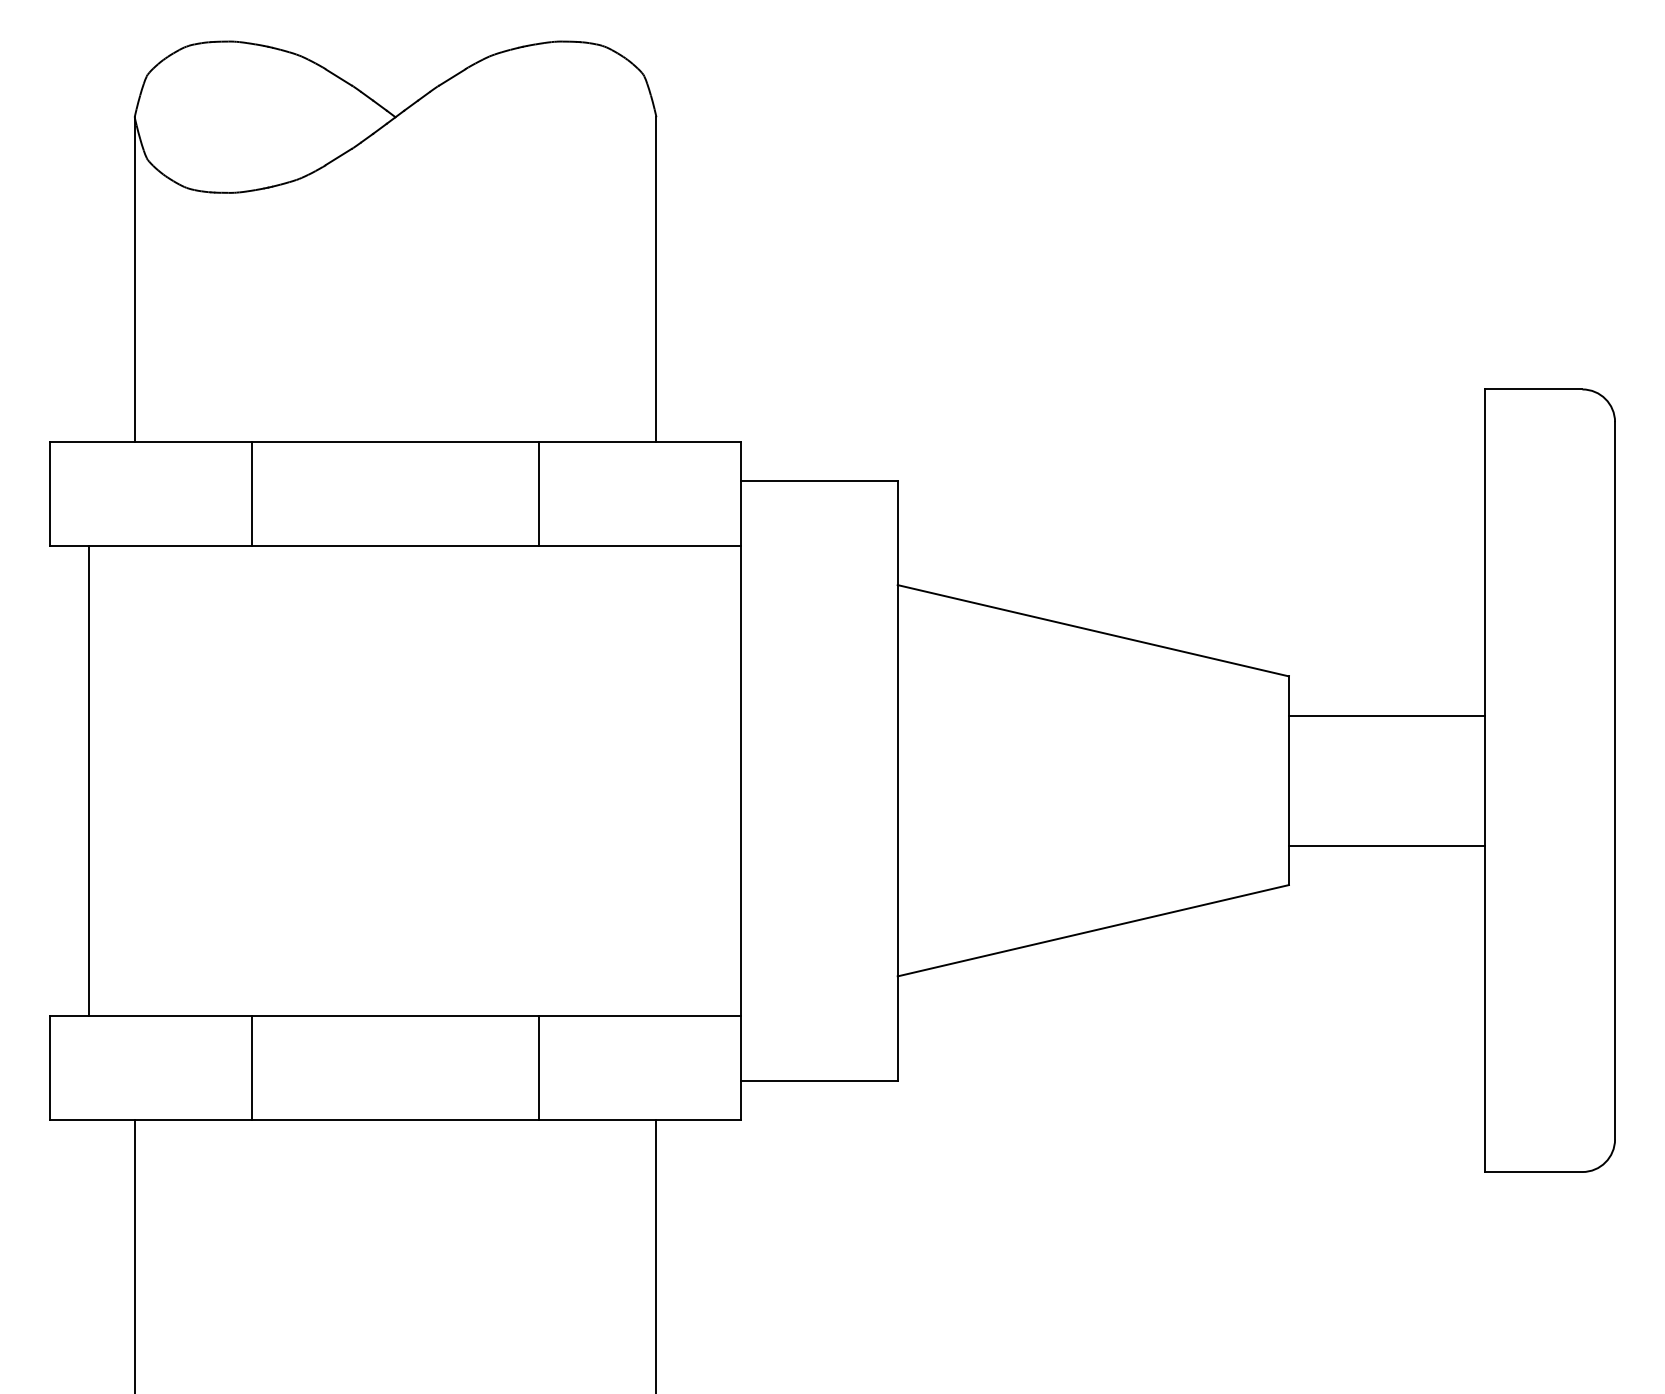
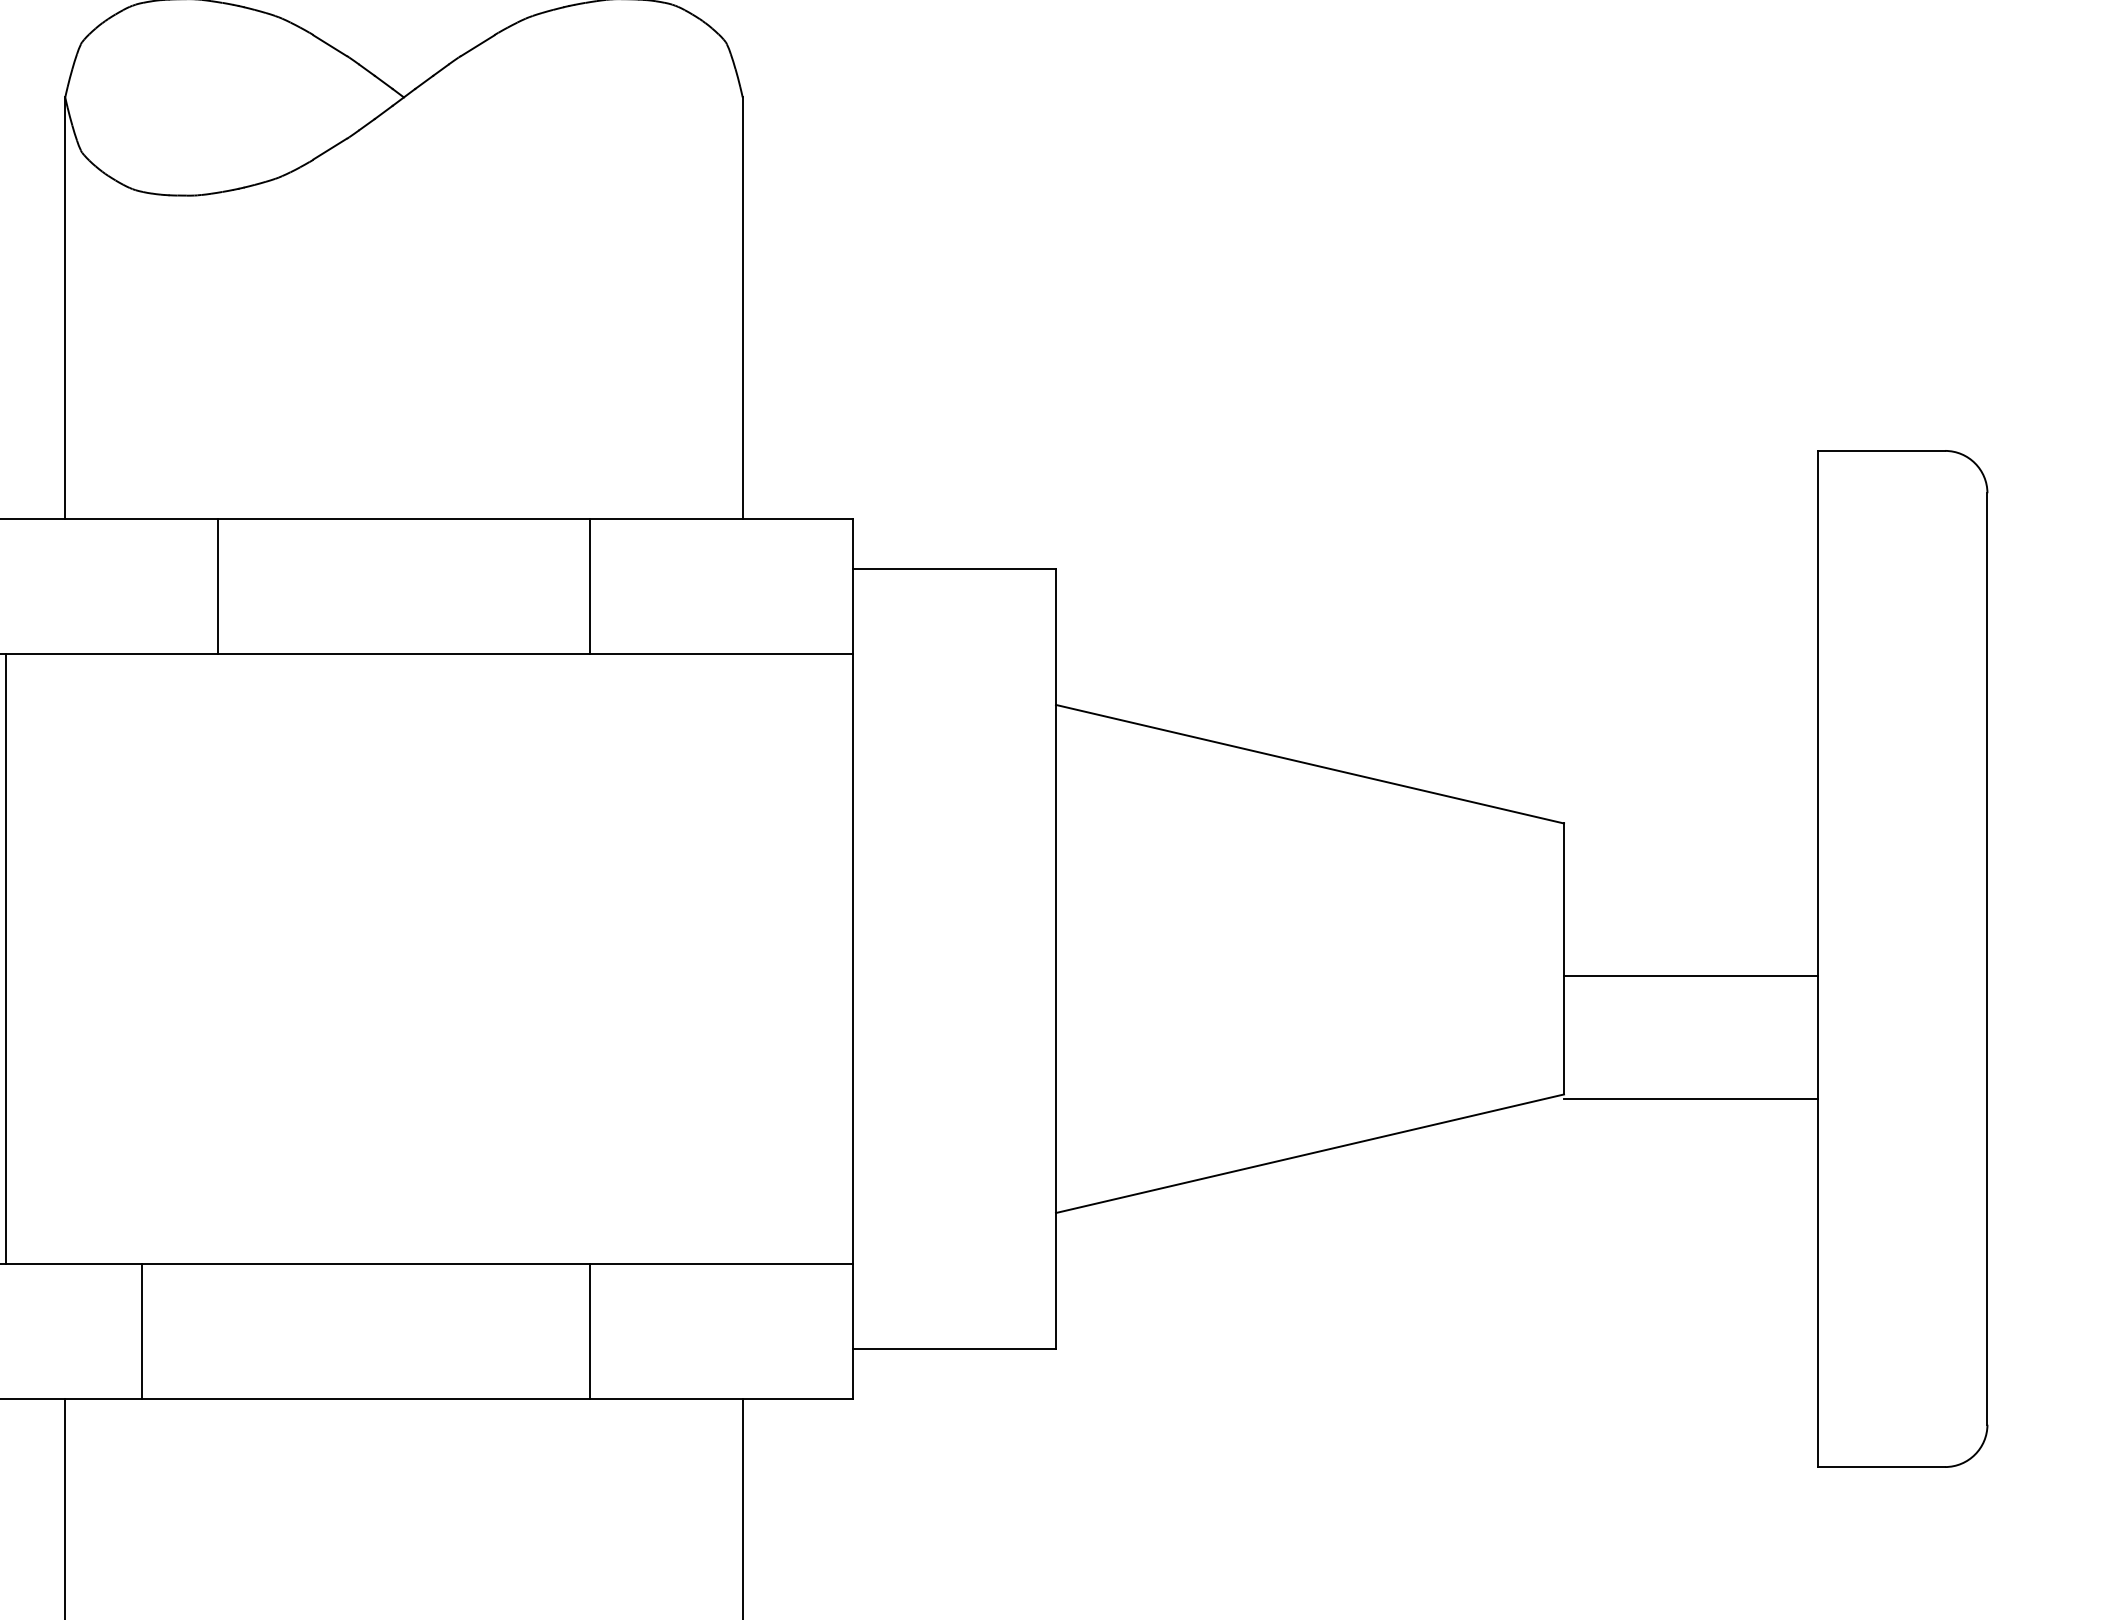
line: (1386, 715) -> (1690, 975), moved
line: (1386, 845) -> (1690, 1098), moved
line: (252, 1067) -> (142, 1331), moved

